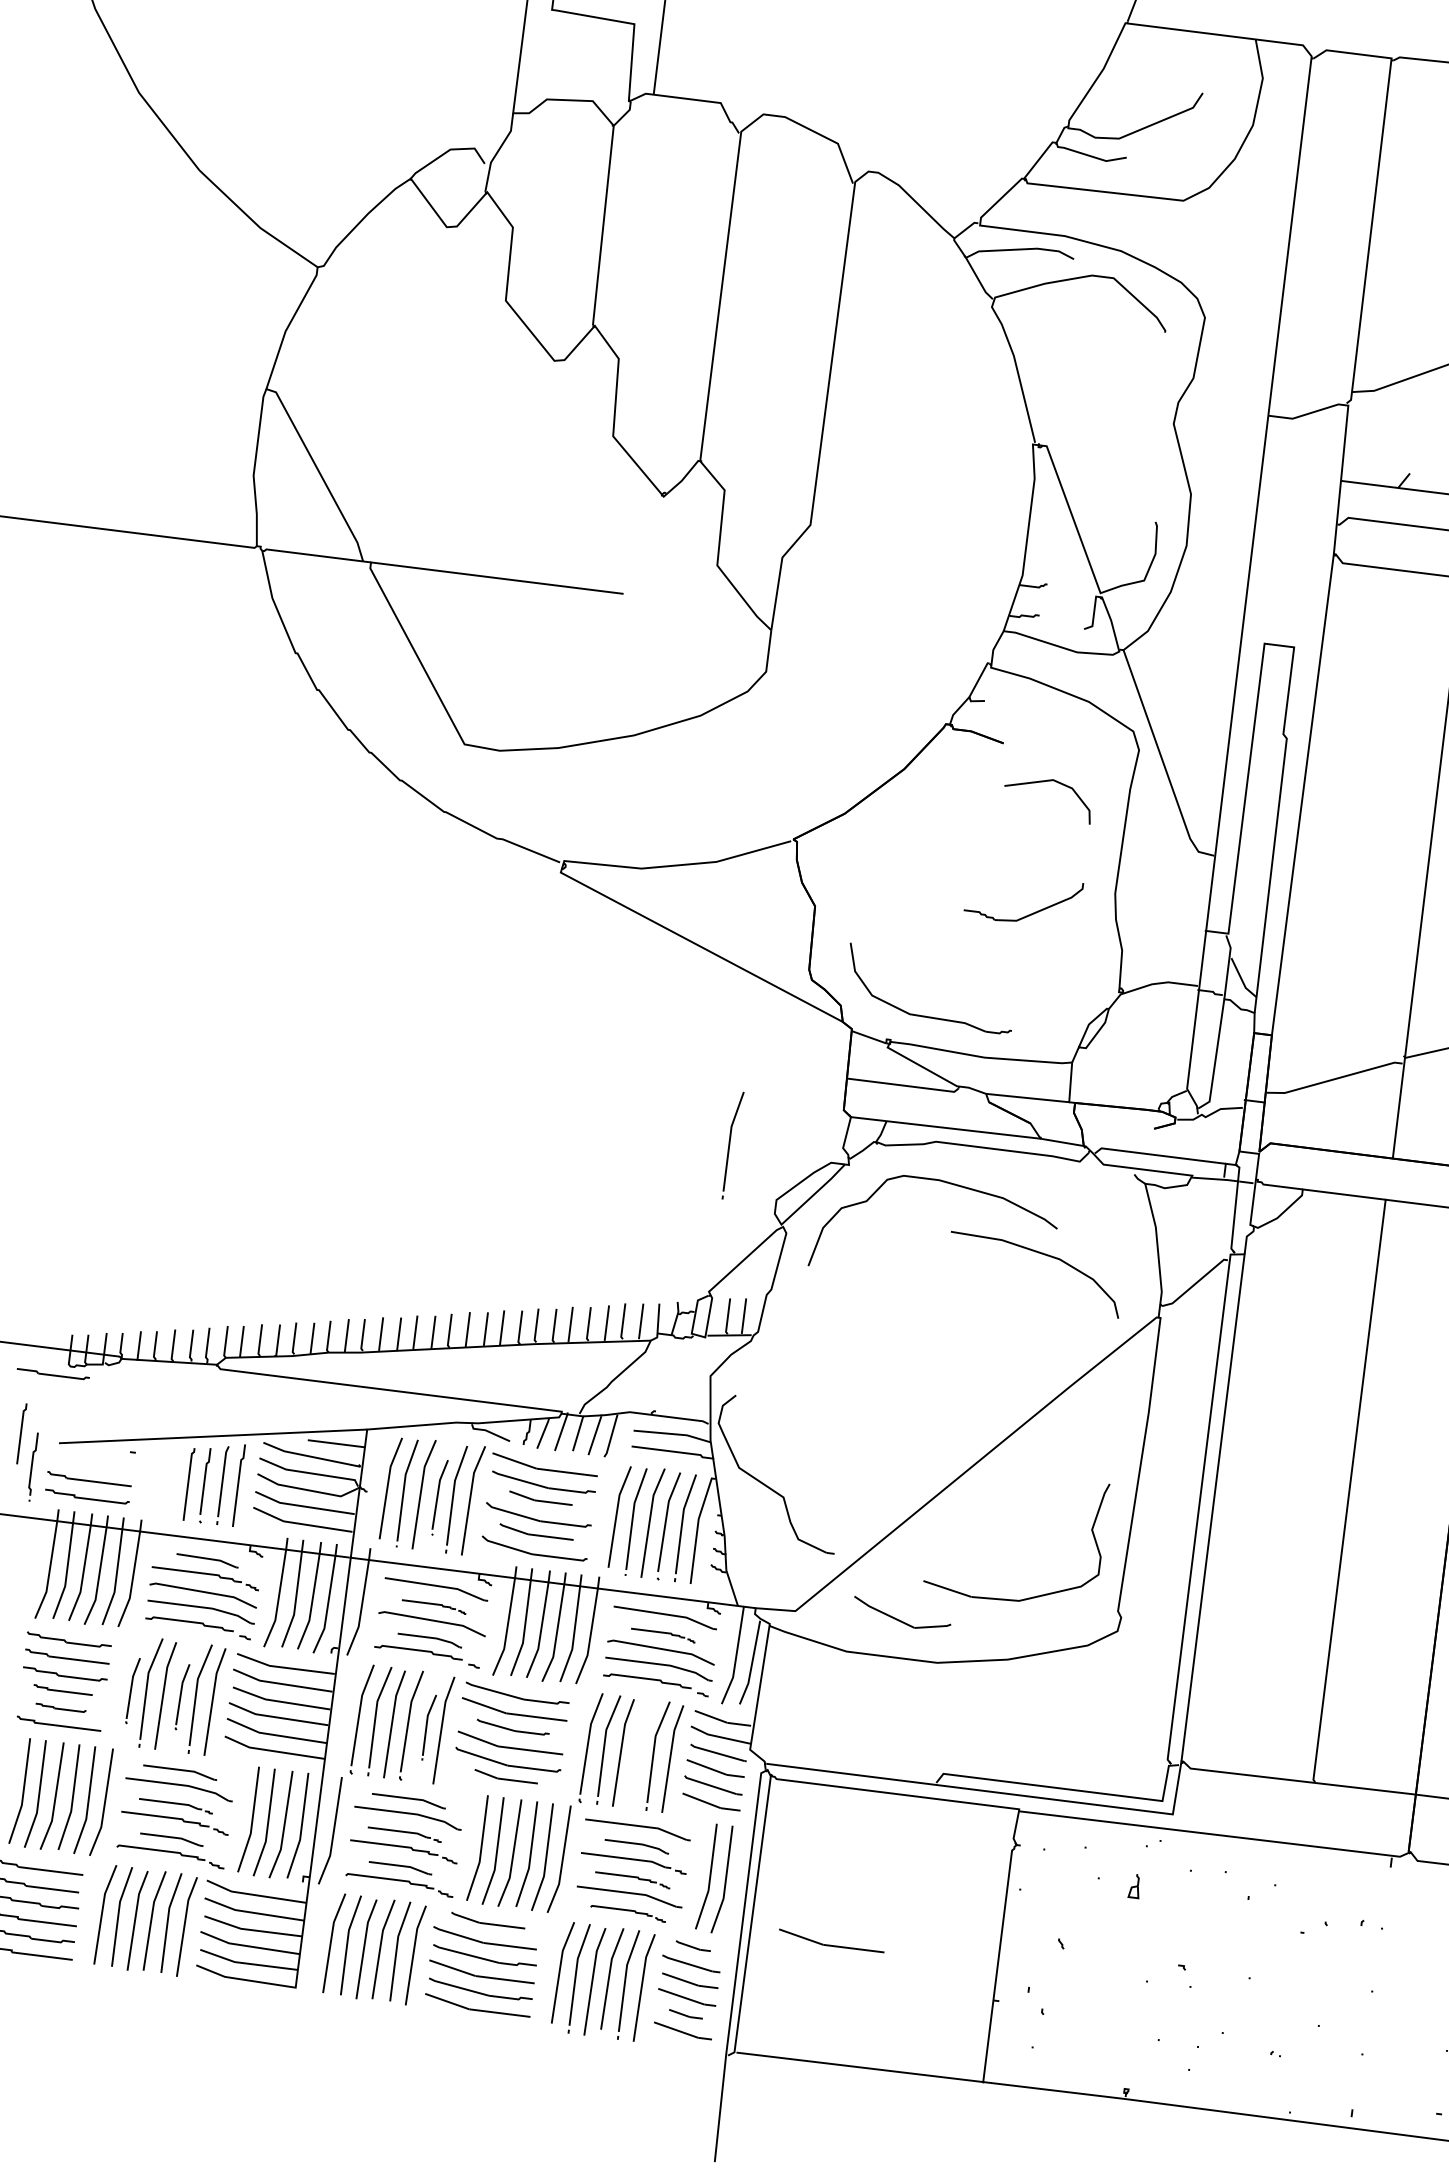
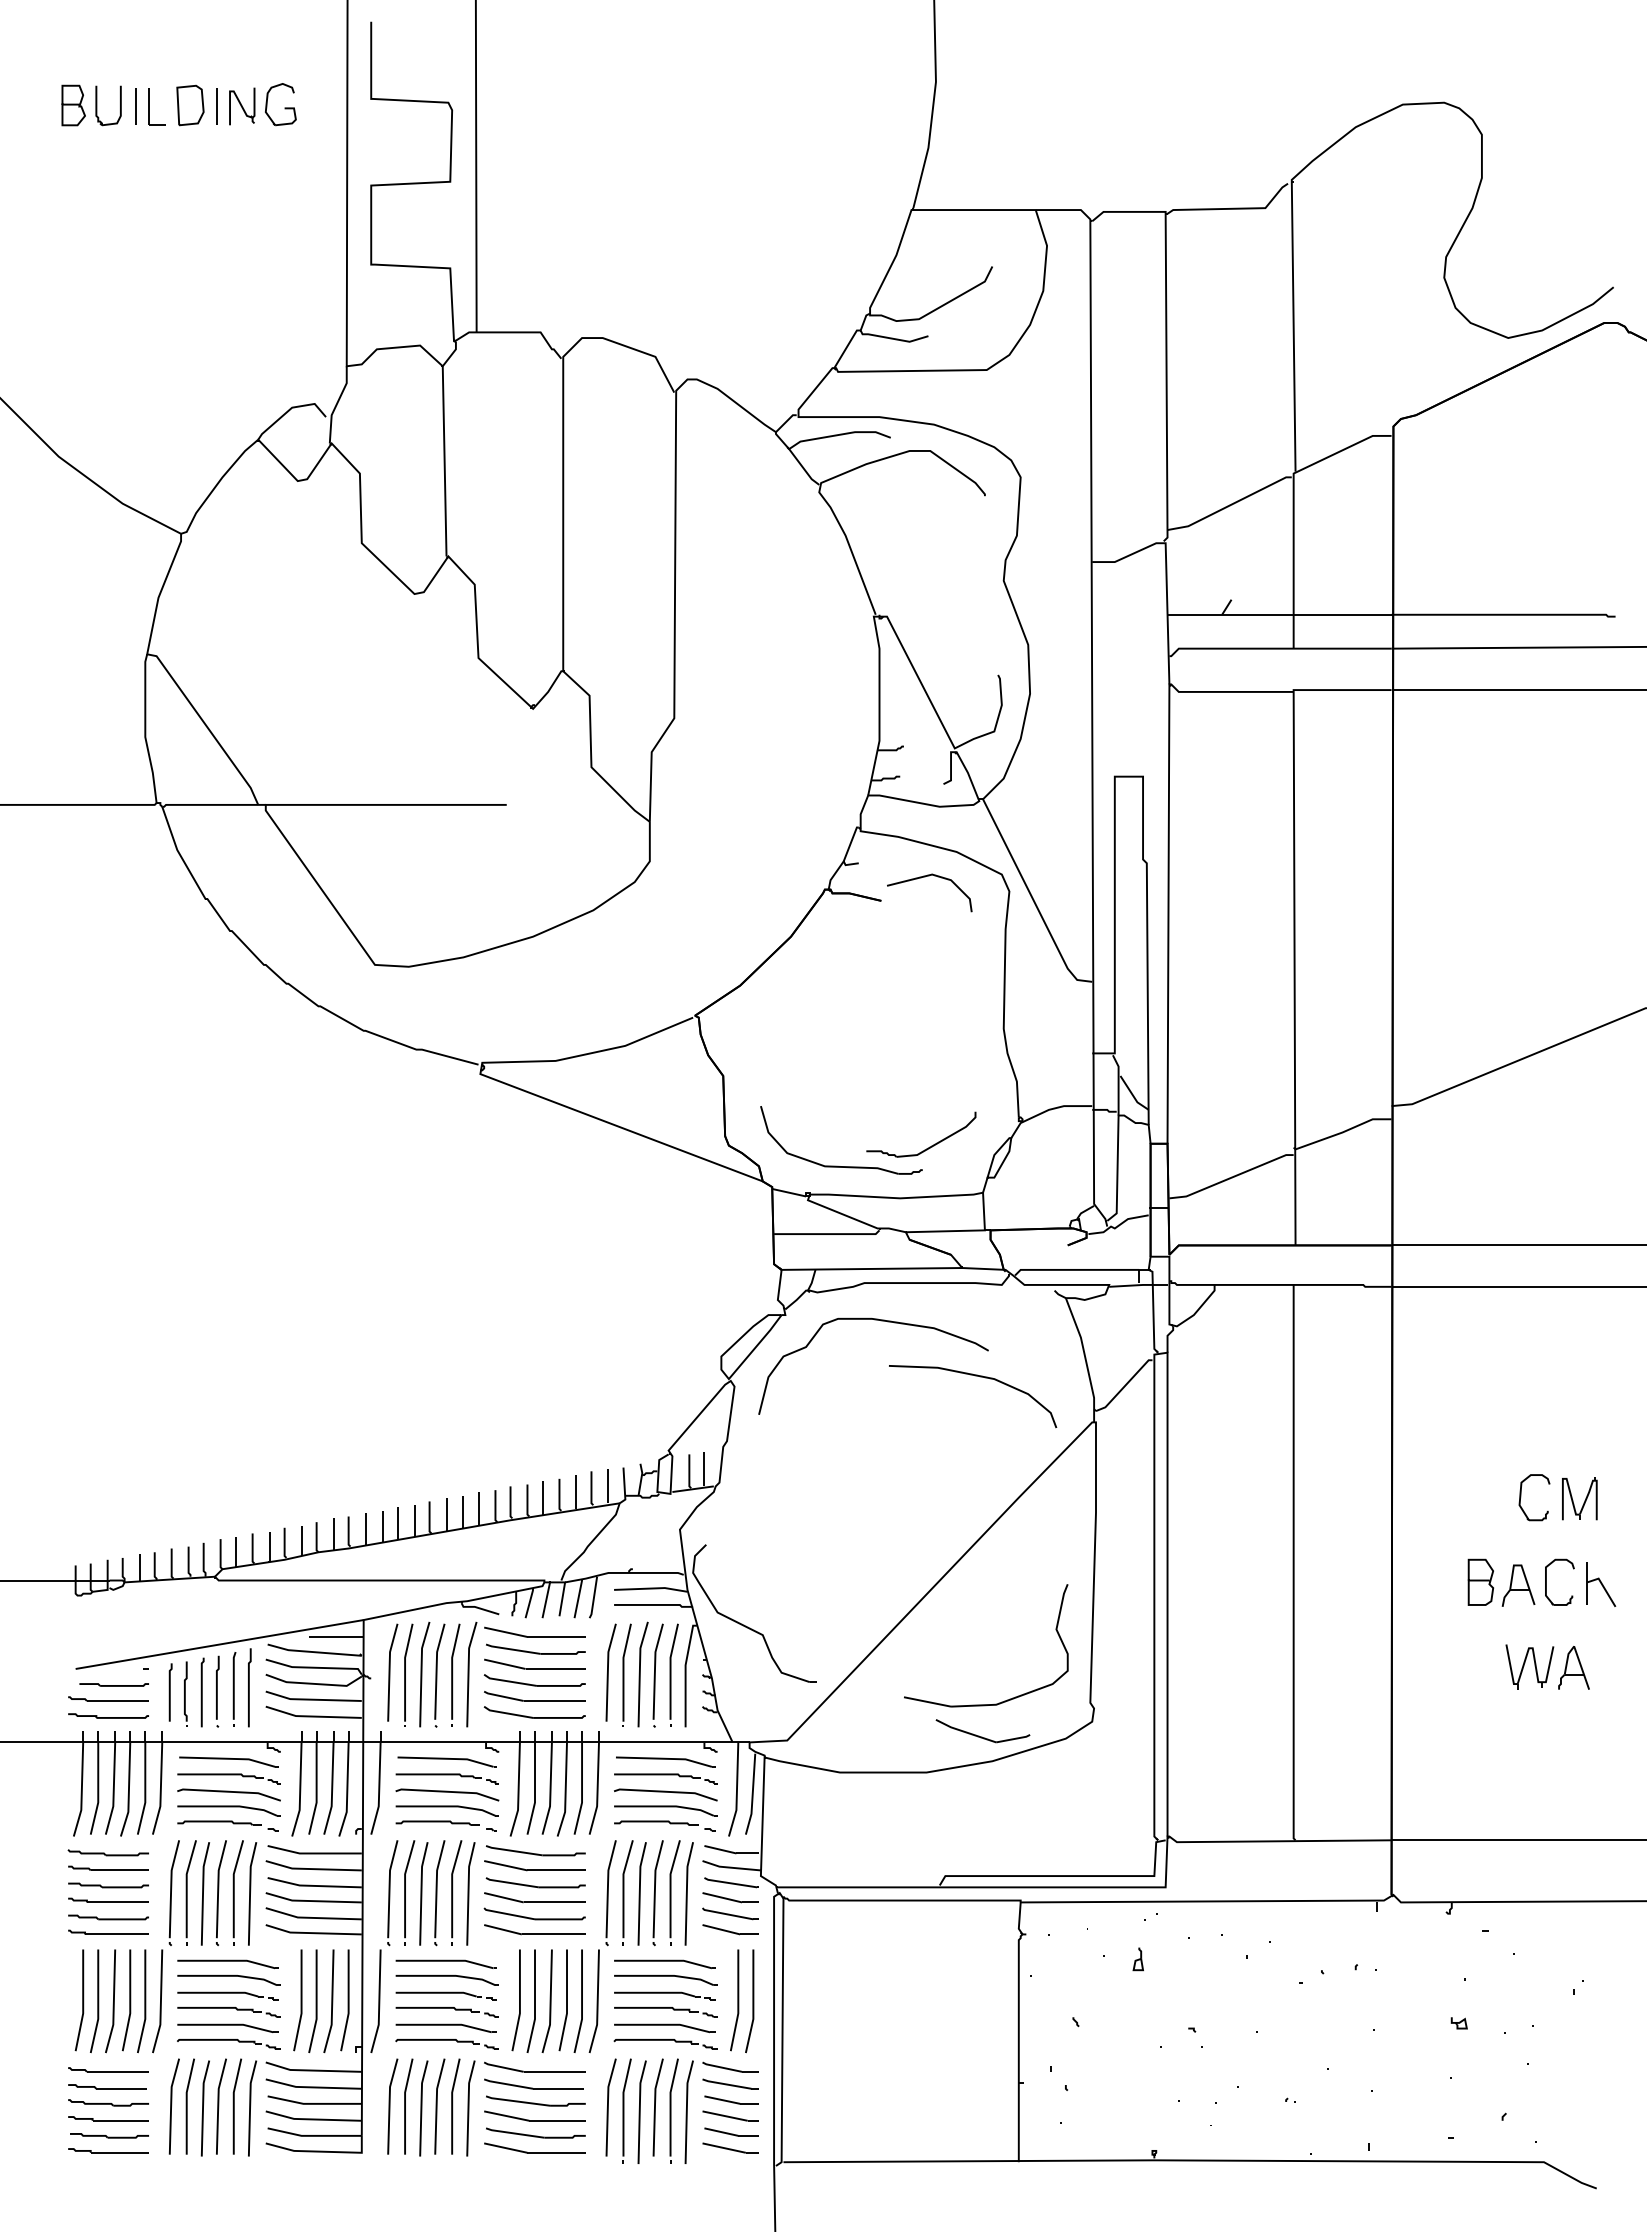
line: (1045, 782) -> (925, 877), moved
part: (1030, 913) -> (929, 1146), moved
part: (732, 1144) -> (673, 1309), removed
part: (52, 1373) -> (113, 1684), moved
line: (21, 1433) -> (170, 1692), moved
part: (32, 1466) -> (185, 1693), moved
part: (439, 1497) -> (439, 1675), size x1.43
part: (540, 1497) -> (534, 1663), size x1.67
part: (536, 1531) -> (534, 1696), size x1.43
part: (207, 1560) -> (228, 1761), size x1.67
part: (433, 1606) -> (446, 1778), size x1.67
part: (901, 1614) -> (982, 1731), moved
part: (662, 1635) -> (665, 1778), size x1.67
part: (429, 1639) -> (446, 1810), size x1.67
part: (63, 1689) -> (108, 1899), size x1.43
part: (132, 1690) -> (173, 1892), size x1.67
part: (182, 1696) -> (221, 1892), size x1.67
part: (60, 1708) -> (108, 1917), size x1.67
part: (428, 1727) -> (456, 1892), size x1.67
part: (513, 1727) -> (535, 1882), size x1.43
part: (639, 1754) -> (657, 1893), added
part: (179, 1771) -> (227, 1963), size x1.43
part: (505, 1776) -> (534, 1929), size x1.67
part: (408, 1800) -> (445, 1963), size x1.43
part: (175, 1805) -> (227, 1995), size x1.43
part: (403, 1833) -> (445, 1995), size x1.43
part: (171, 1838) -> (227, 2027), size x1.67
part: (636, 1846) -> (665, 1980), size x1.67
part: (399, 1867) -> (445, 2027), size x1.67
part: (632, 1880) -> (665, 2012), size x1.43
part: (628, 1913) -> (665, 2044), size x1.43
part: (487, 1919) -> (534, 2066), size x1.43
part: (831, 1940) -> (859, 2045), removed
part: (693, 1945) -> (730, 2066), size x1.67
part: (685, 2013) -> (731, 2131), size x1.67

